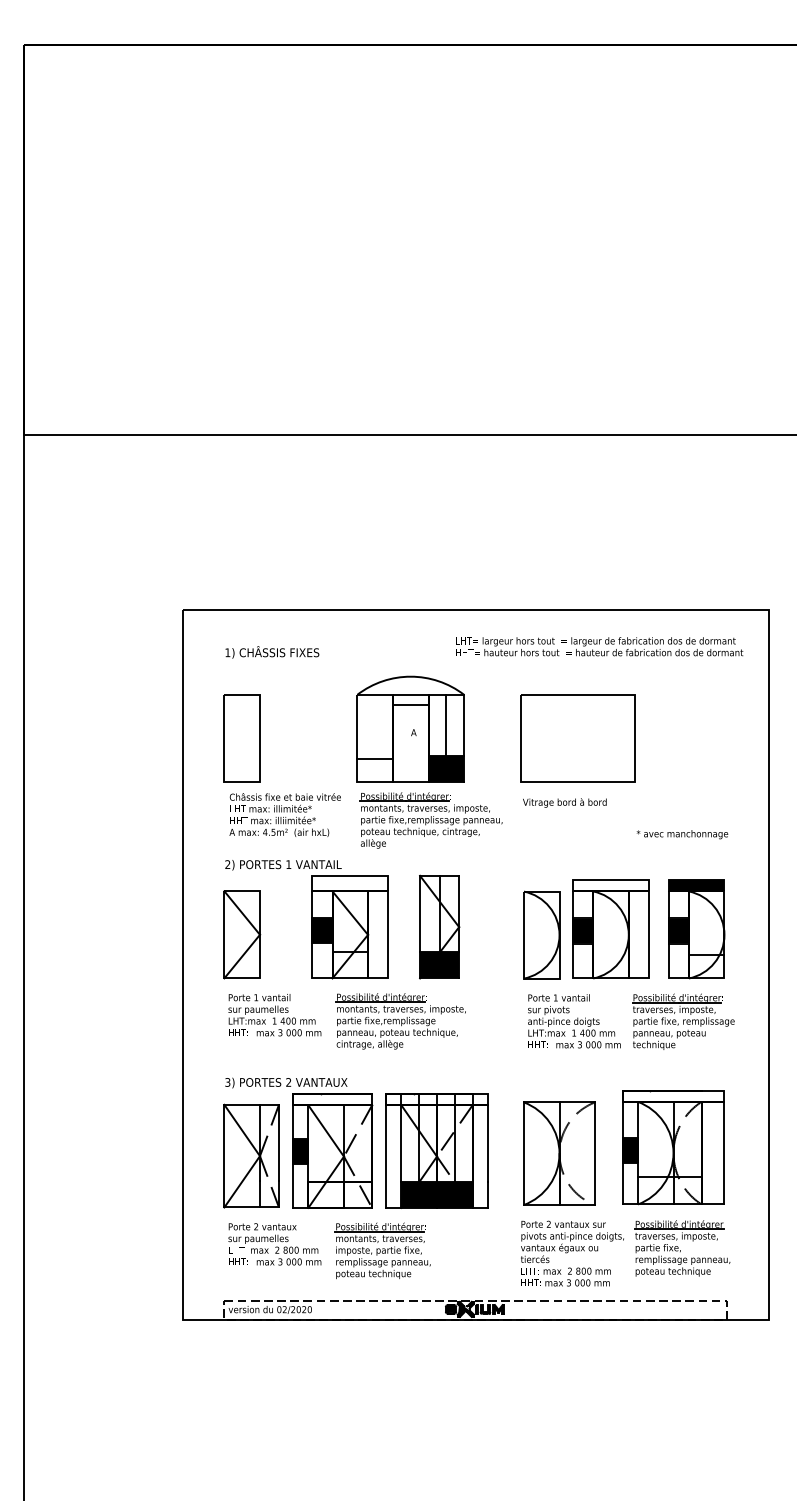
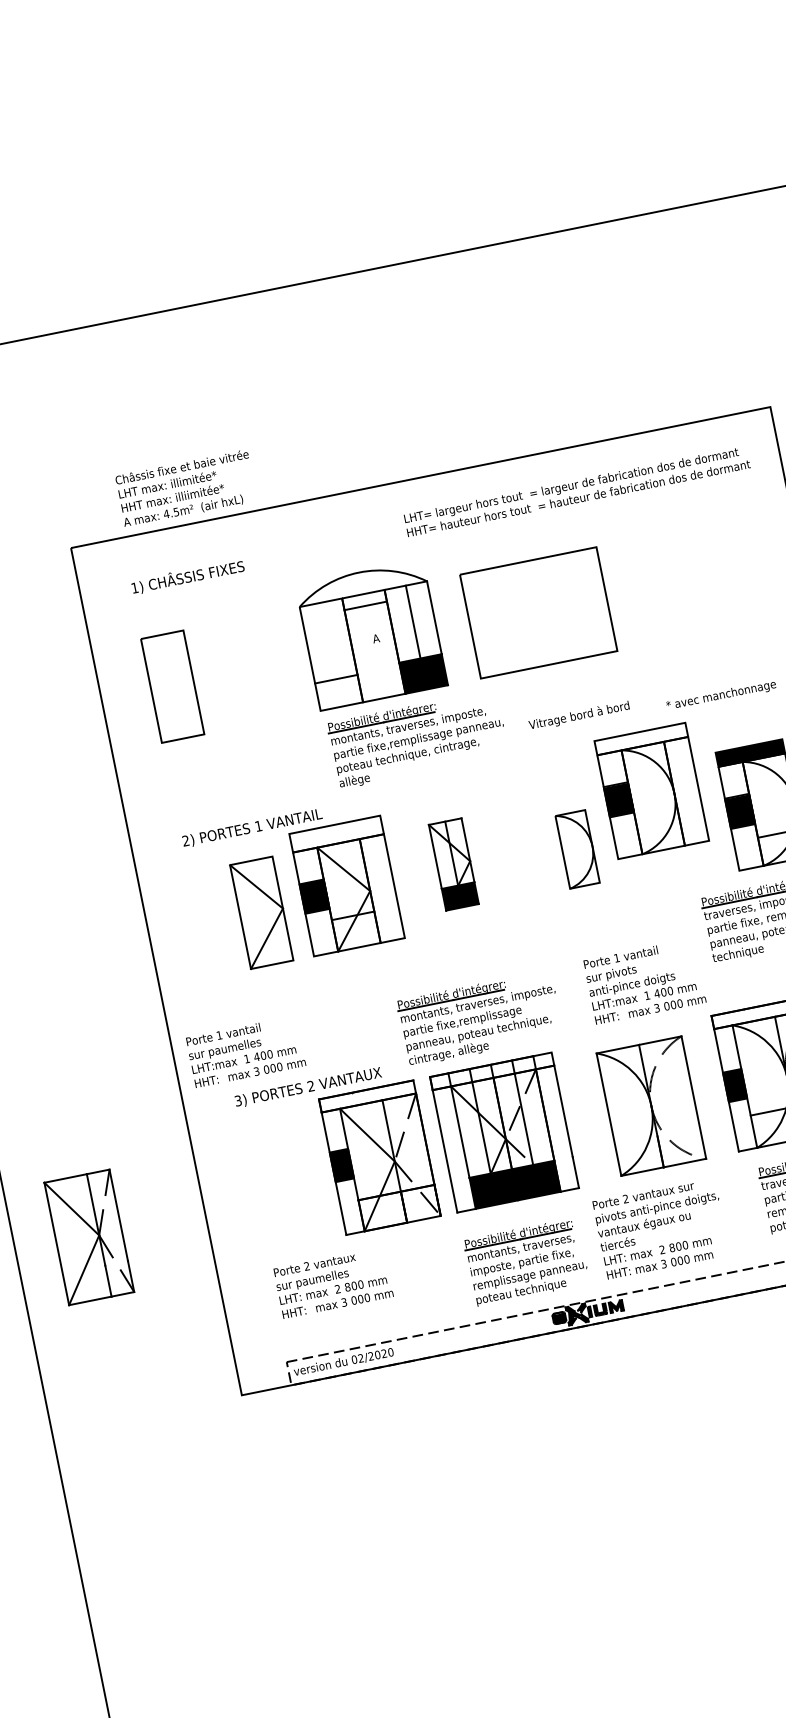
part: (577, 738) -> (538, 613), moved
text: (564, 802) -> (578, 715), moved
text: (284, 814) -> (185, 488), moved
part: (439, 926) -> (453, 863), size x0.7
part: (610, 929) -> (651, 791), moved
part: (242, 934) -> (262, 912), moved
part: (541, 934) -> (577, 848), size x0.7
text: (274, 1015) -> (245, 1052), moved
part: (400, 1021) -> (479, 1018), moved
text: (574, 1021) -> (644, 981), moved
part: (251, 1155) -> (88, 1236), moved
part: (382, 1250) -> (526, 1261), moved
text: (572, 1253) -> (661, 1228), moved

